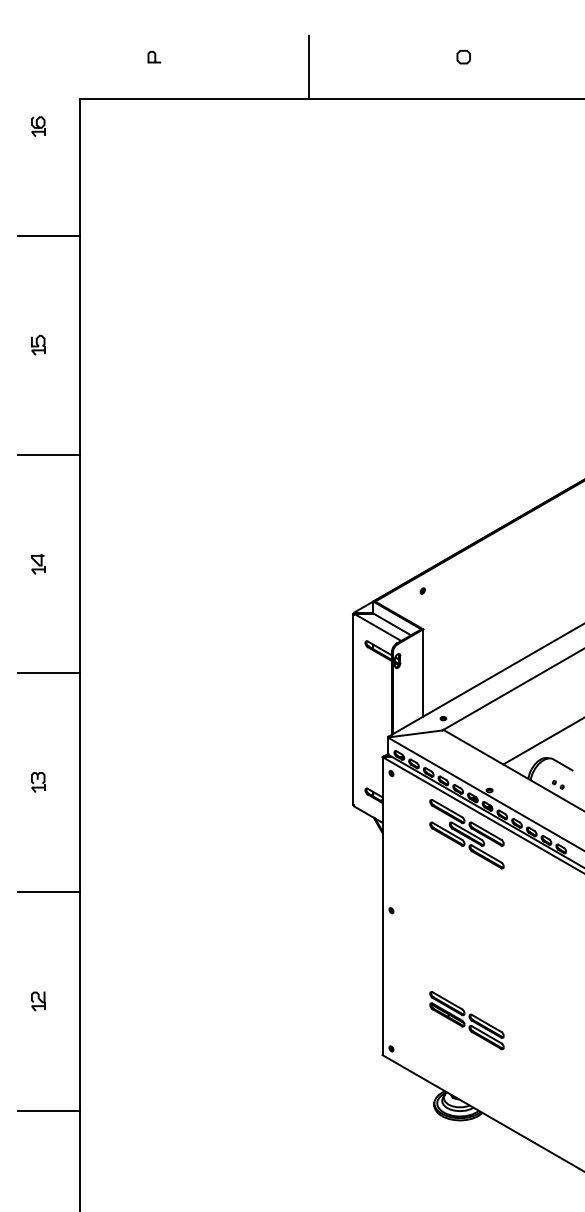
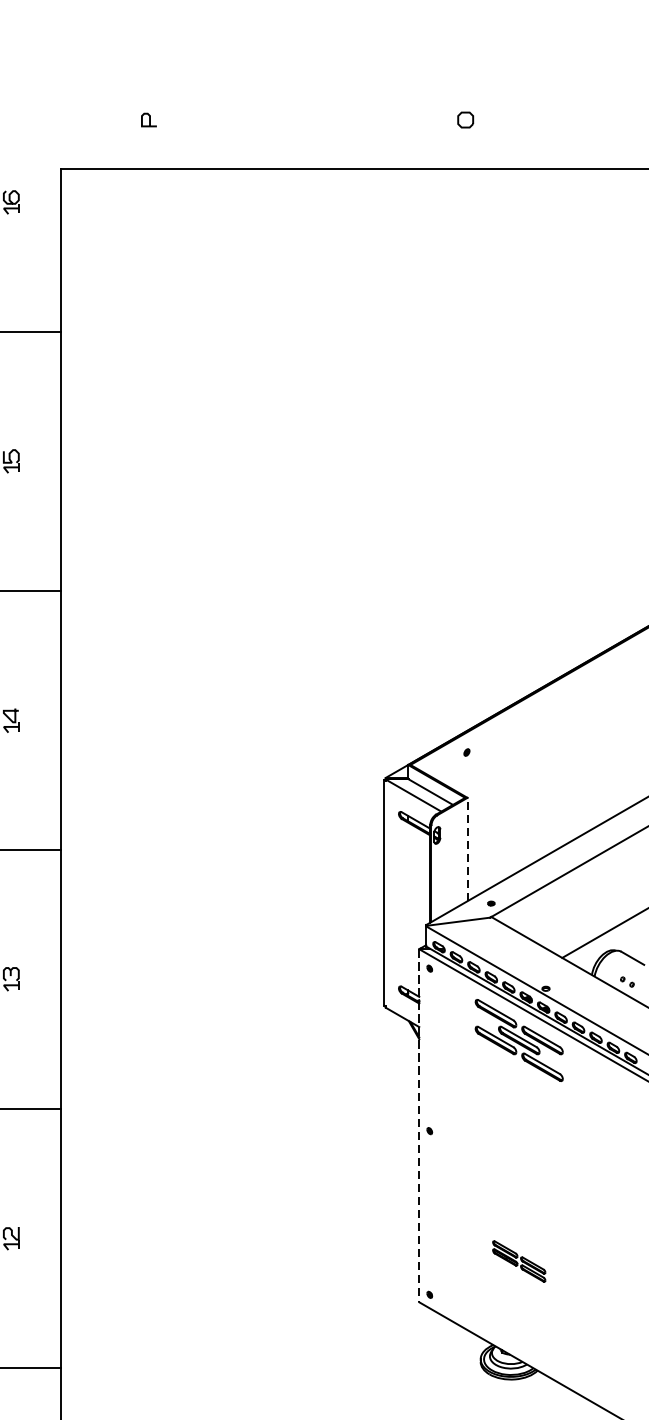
part: (463, 57) -> (465, 120), moved
line: (309, 67) -> (332, 132), removed
line: (423, 672) -> (467, 848), solid -> dashed
line: (382, 906) -> (419, 1126), solid -> dashed
part: (466, 1020) -> (518, 1261), size x0.6

